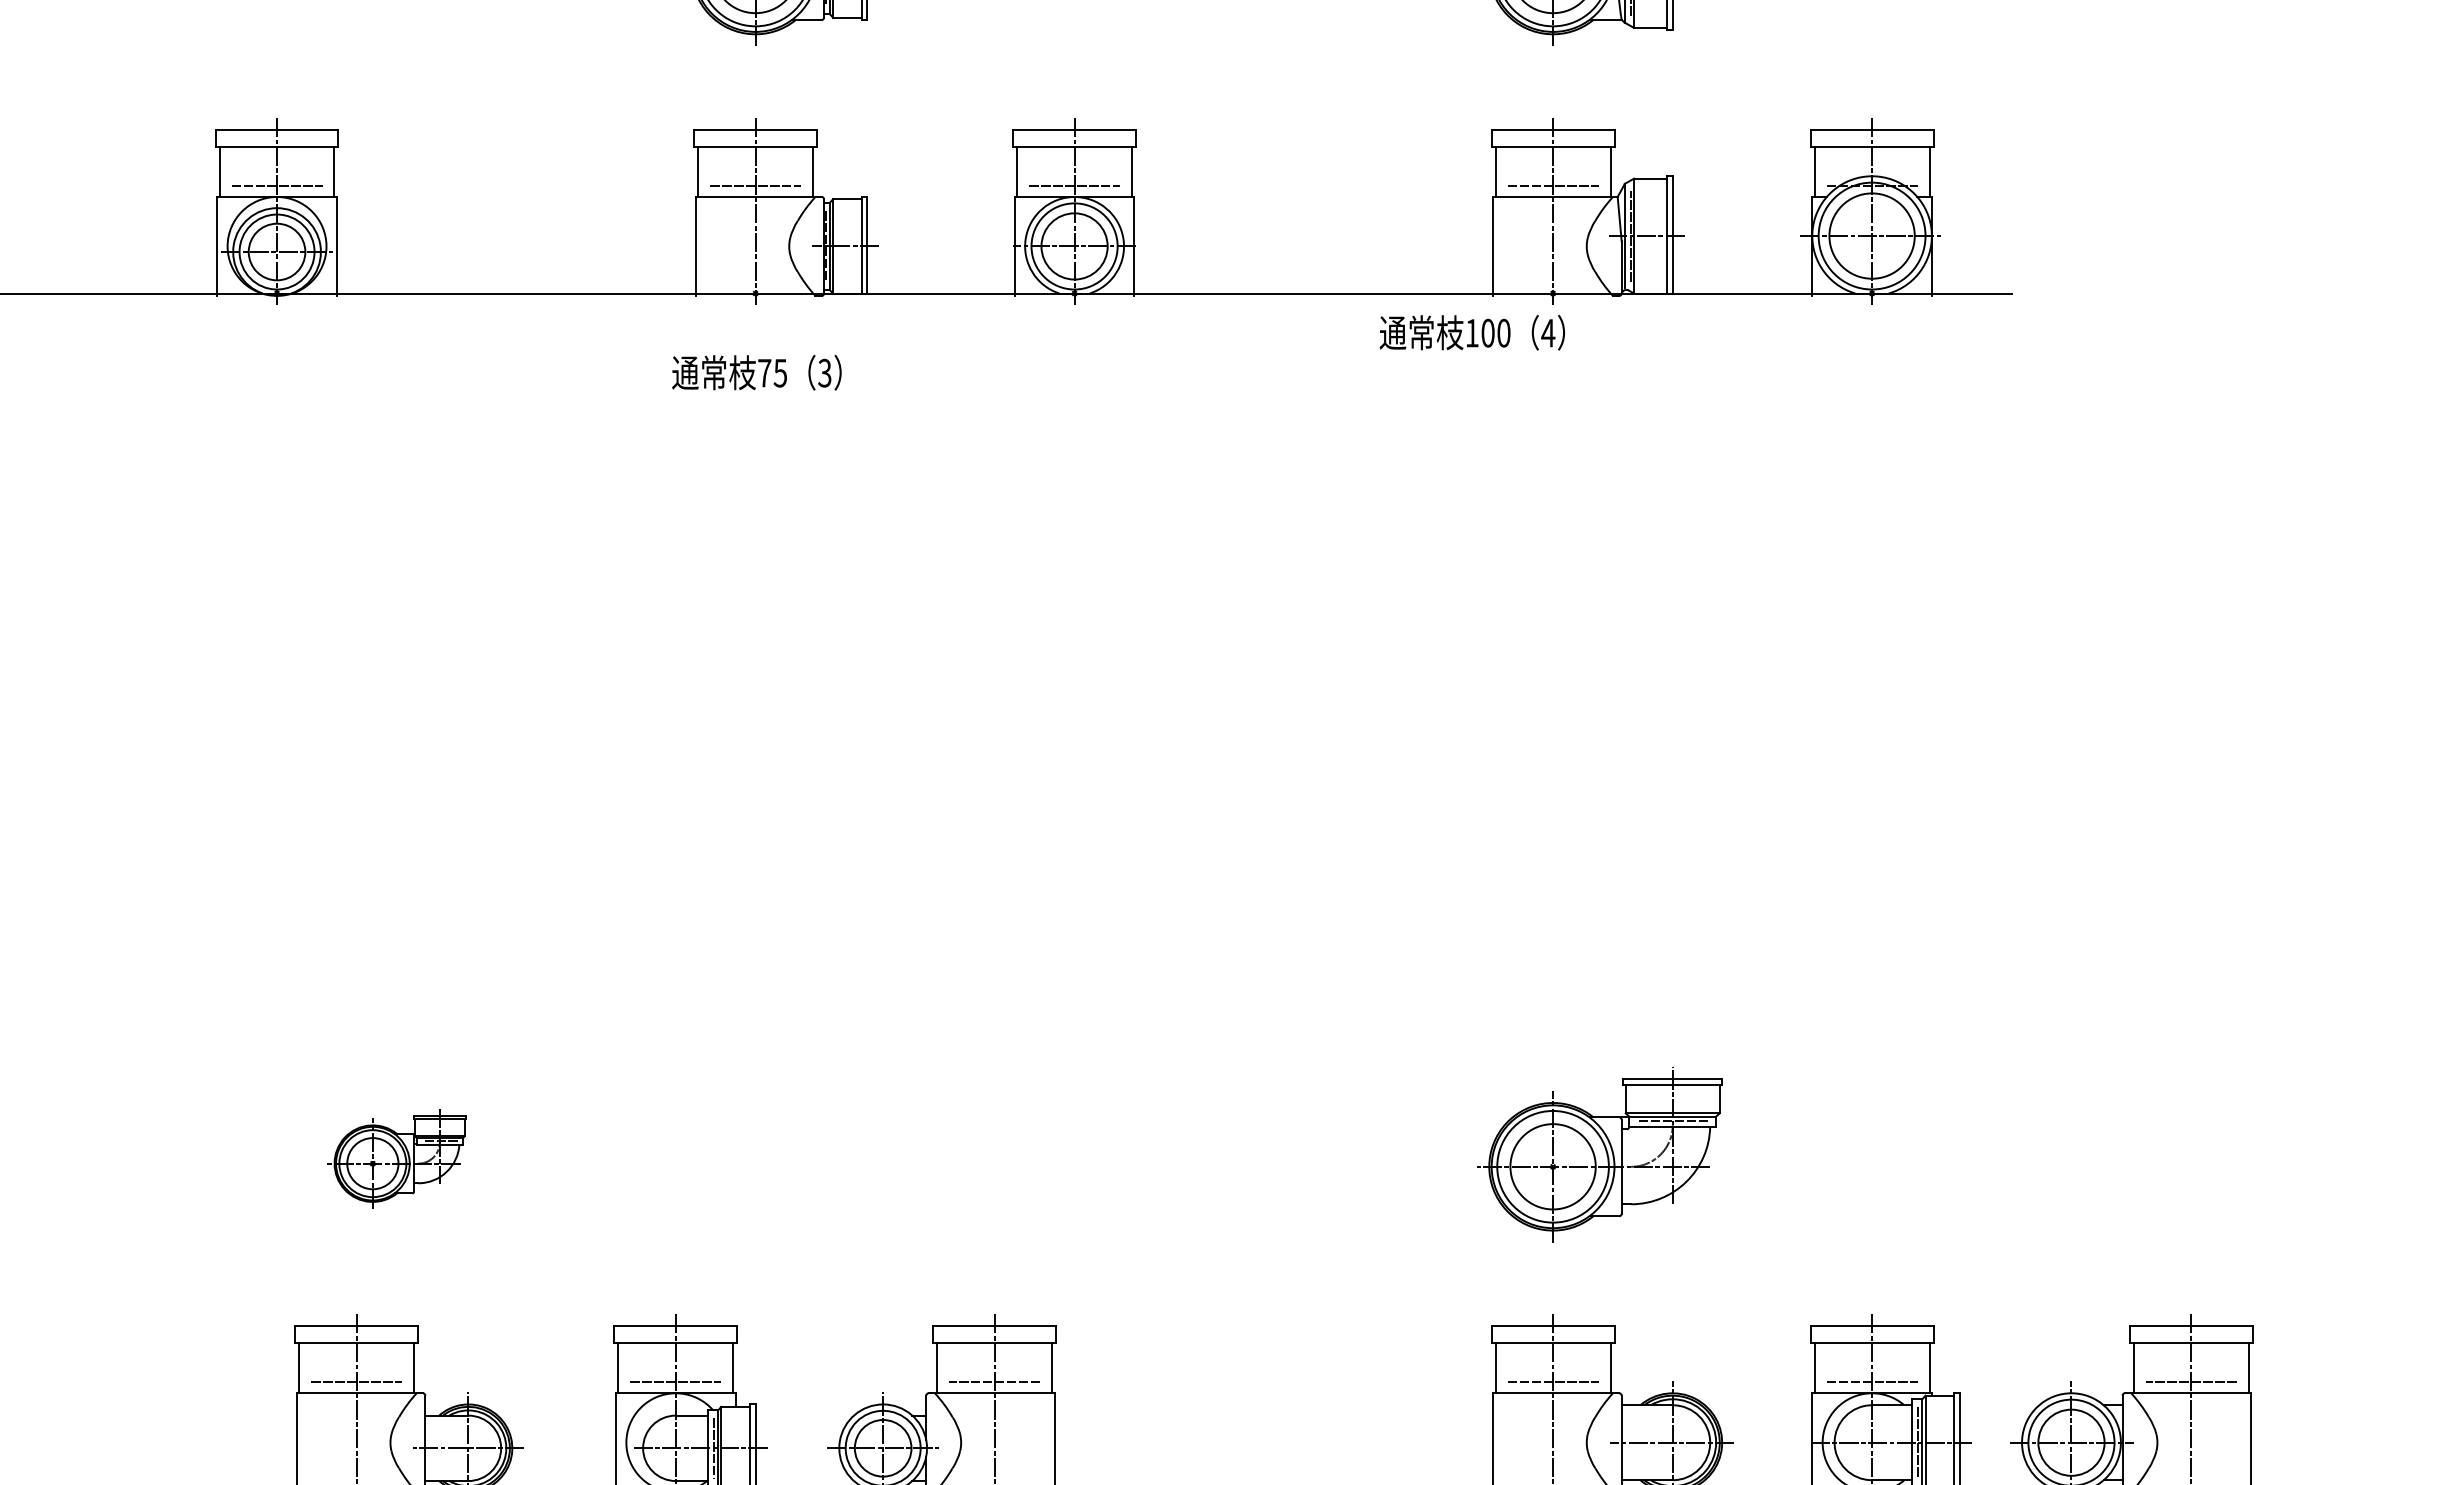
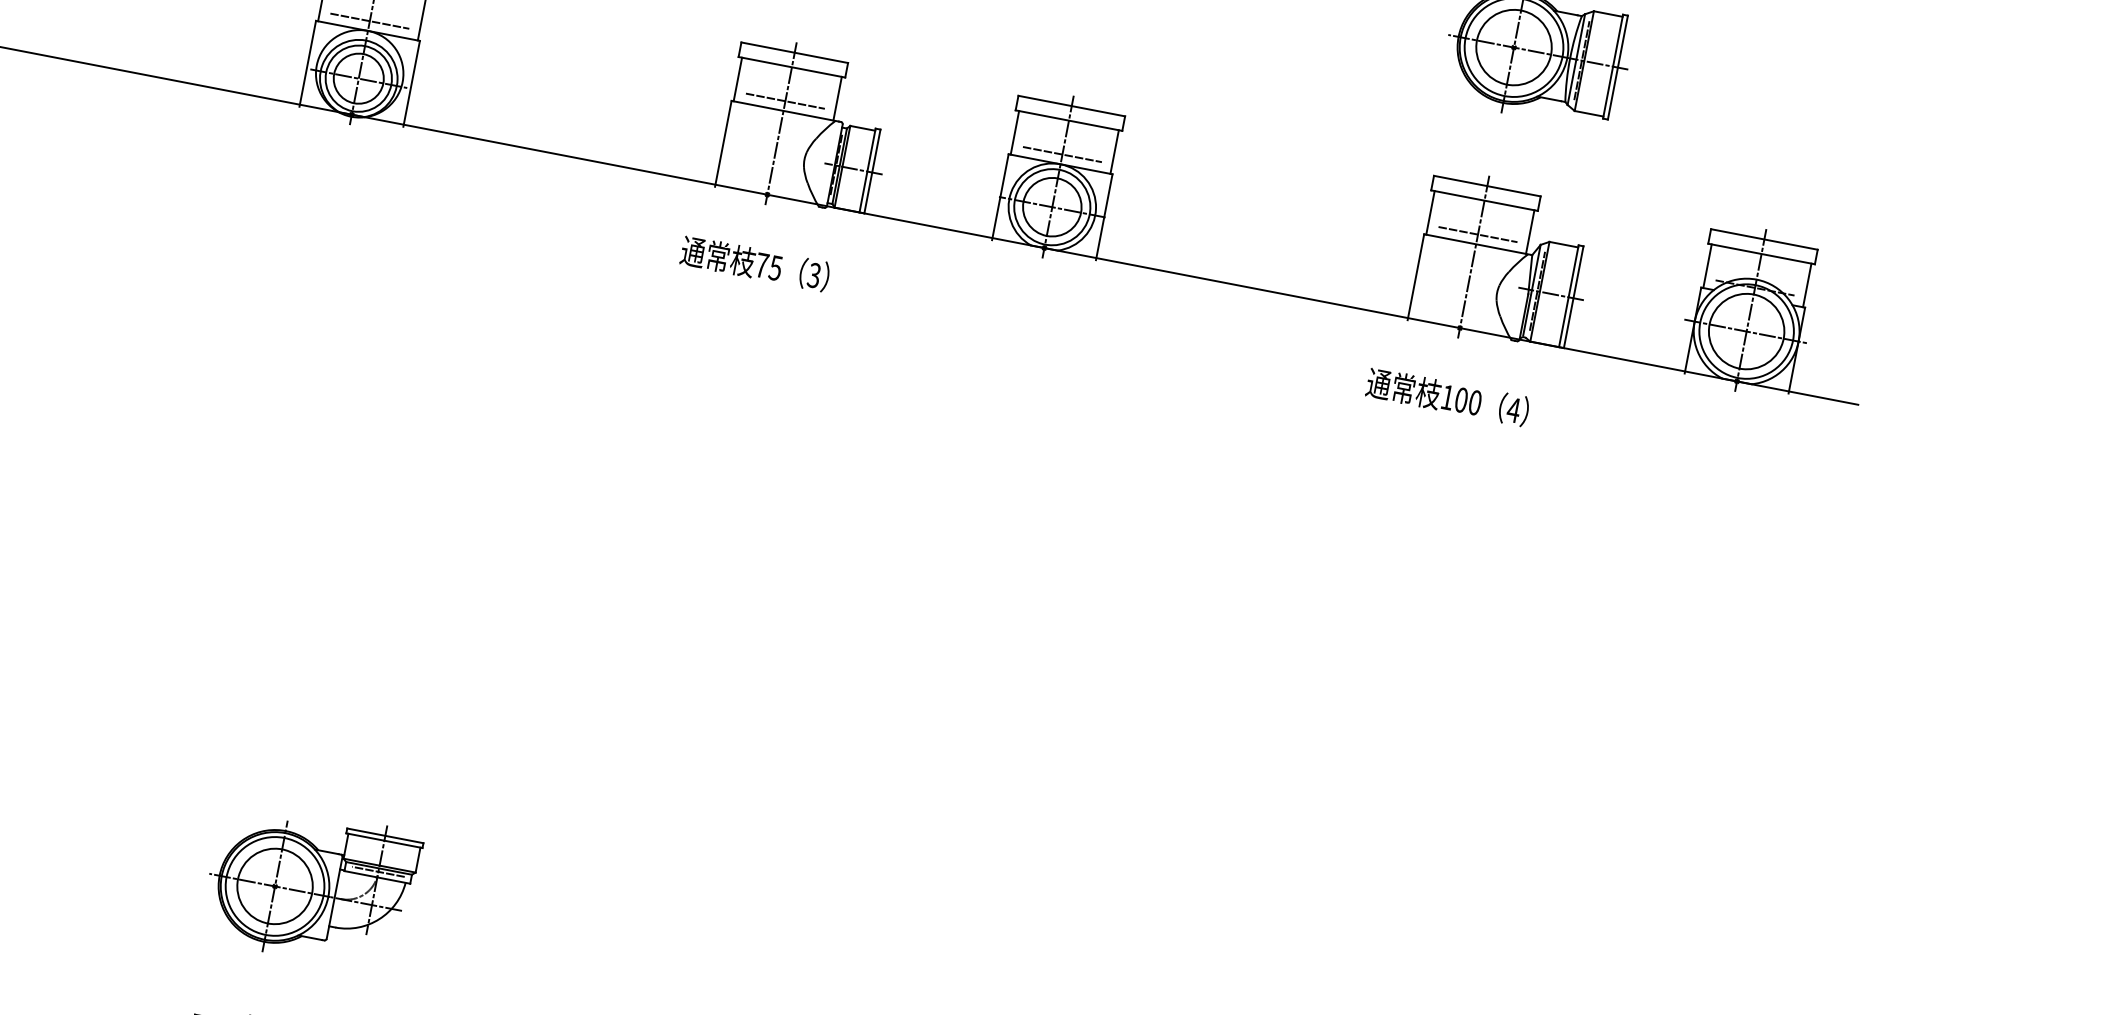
text: (1471, 332) -> (1447, 396), moved
part: (396, 1158) -> (310, 885), size x1.67

